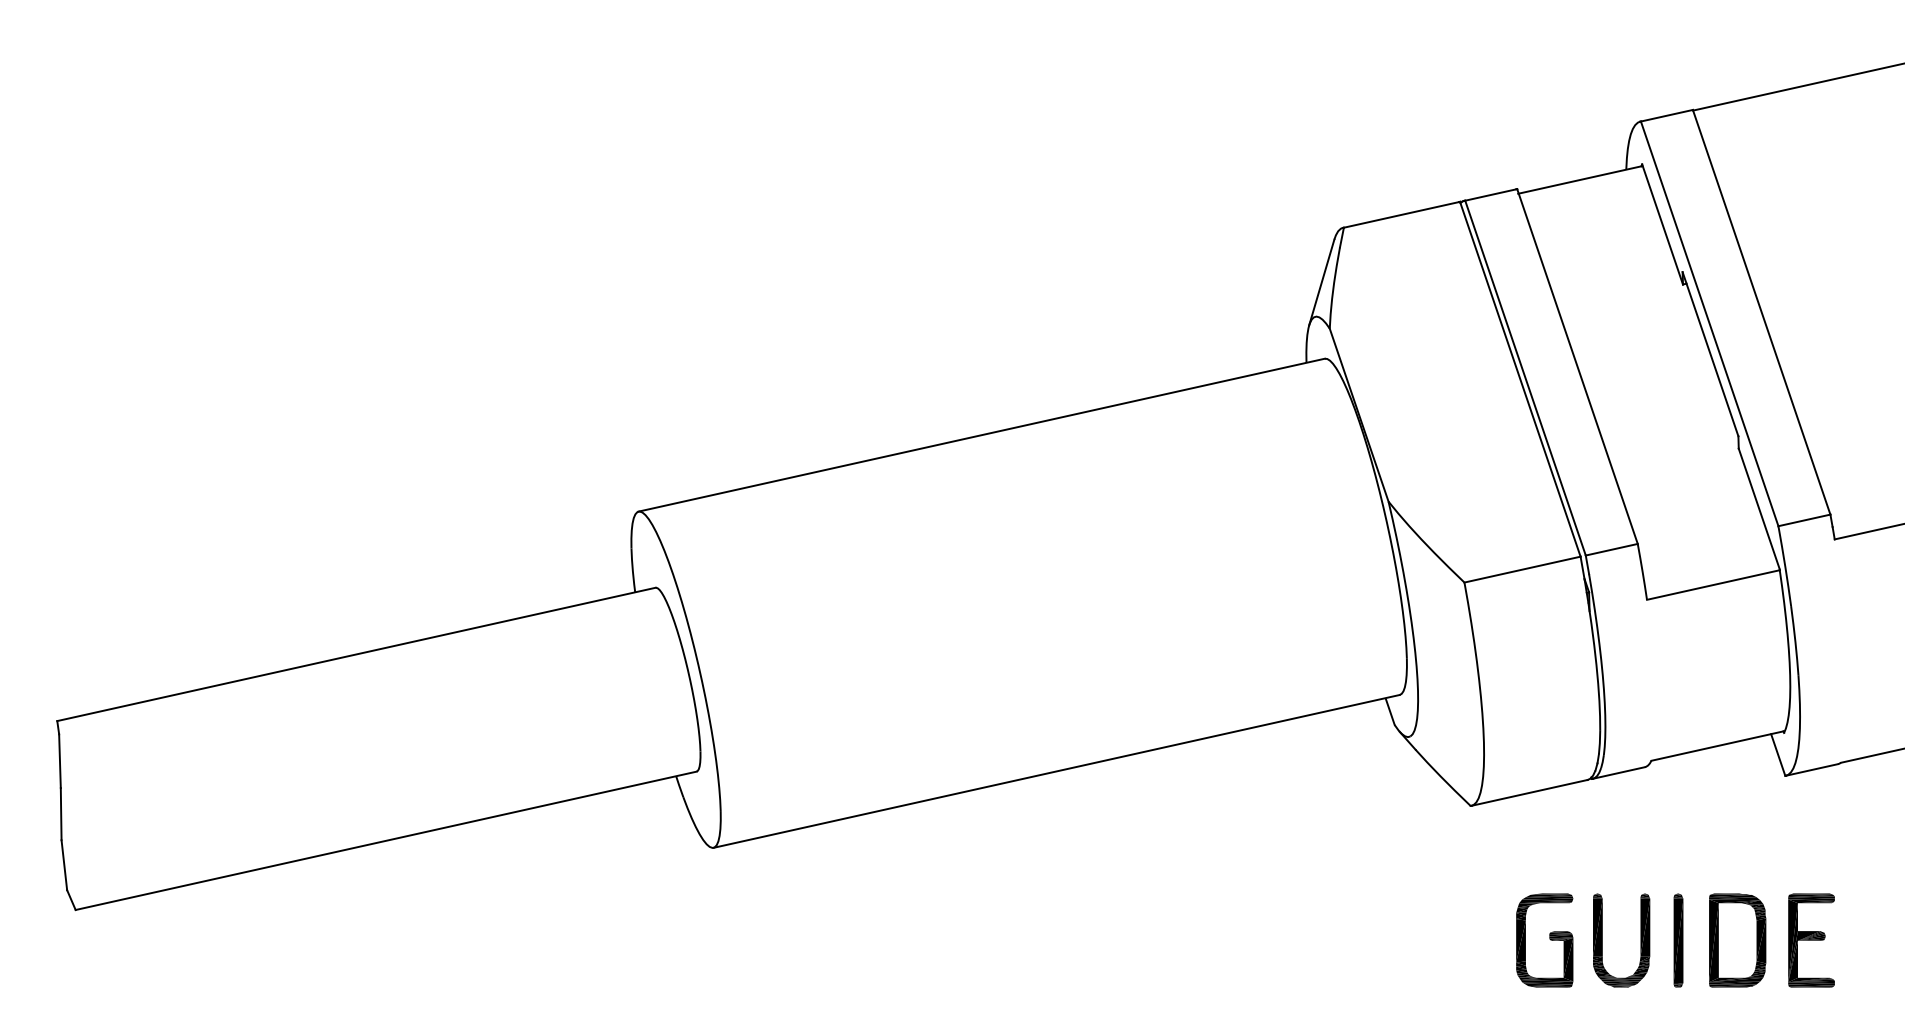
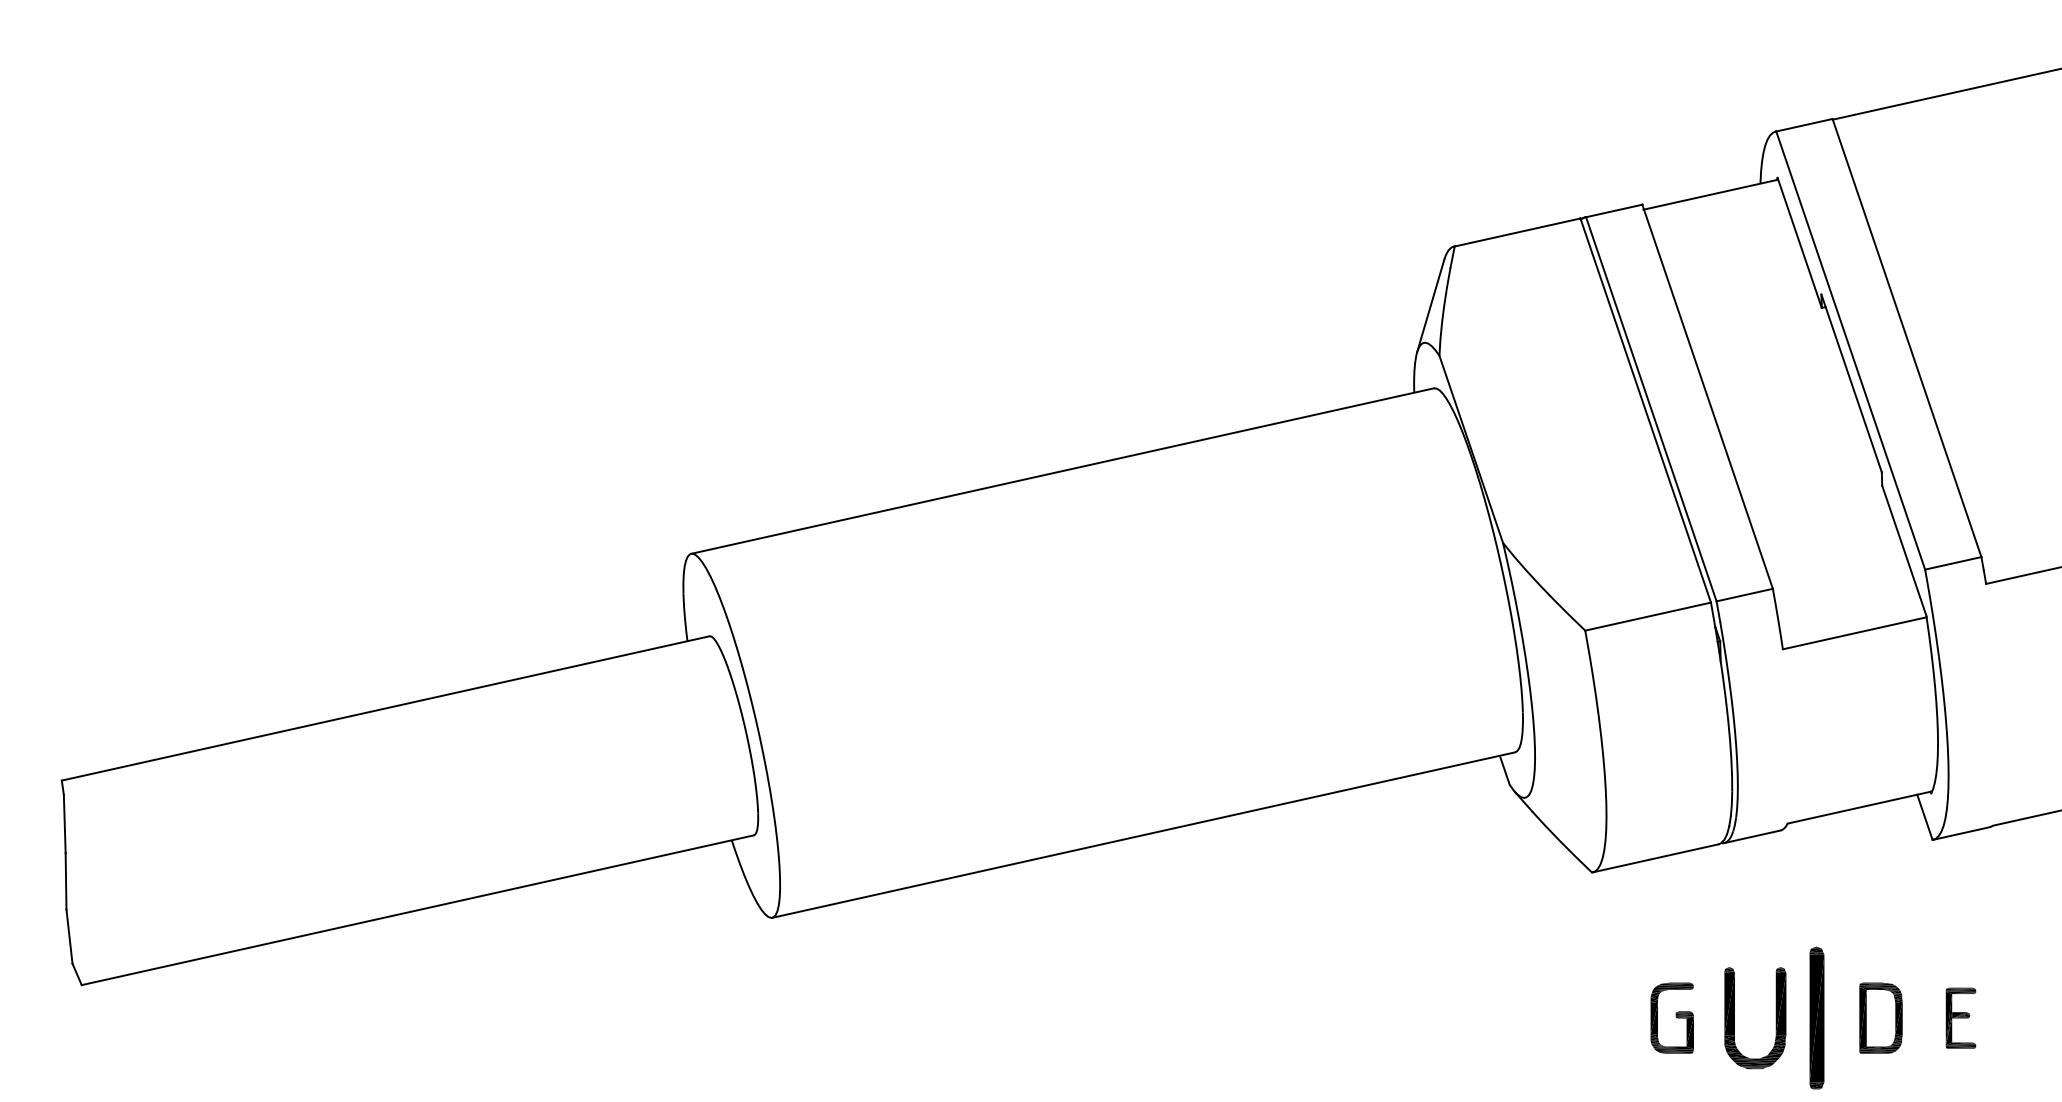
part: (1545, 940) -> (1672, 1018), size x0.7
part: (1678, 940) -> (1816, 1018), size x1.4
part: (1737, 940) -> (1880, 1018), size x0.7
part: (1811, 940) -> (1960, 1018), size x0.6

